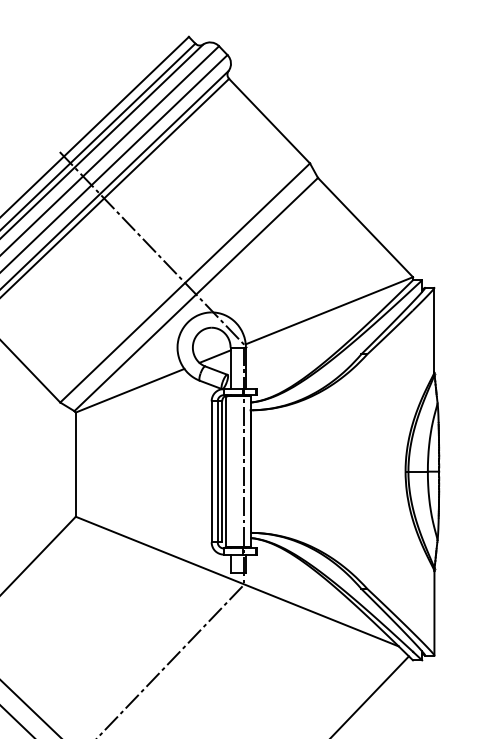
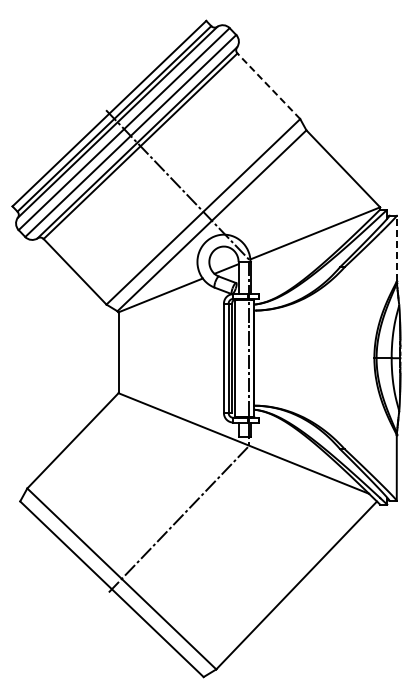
line: (269, 120) -> (268, 85), solid -> dashed
line: (434, 330) -> (396, 248), solid -> dashed

